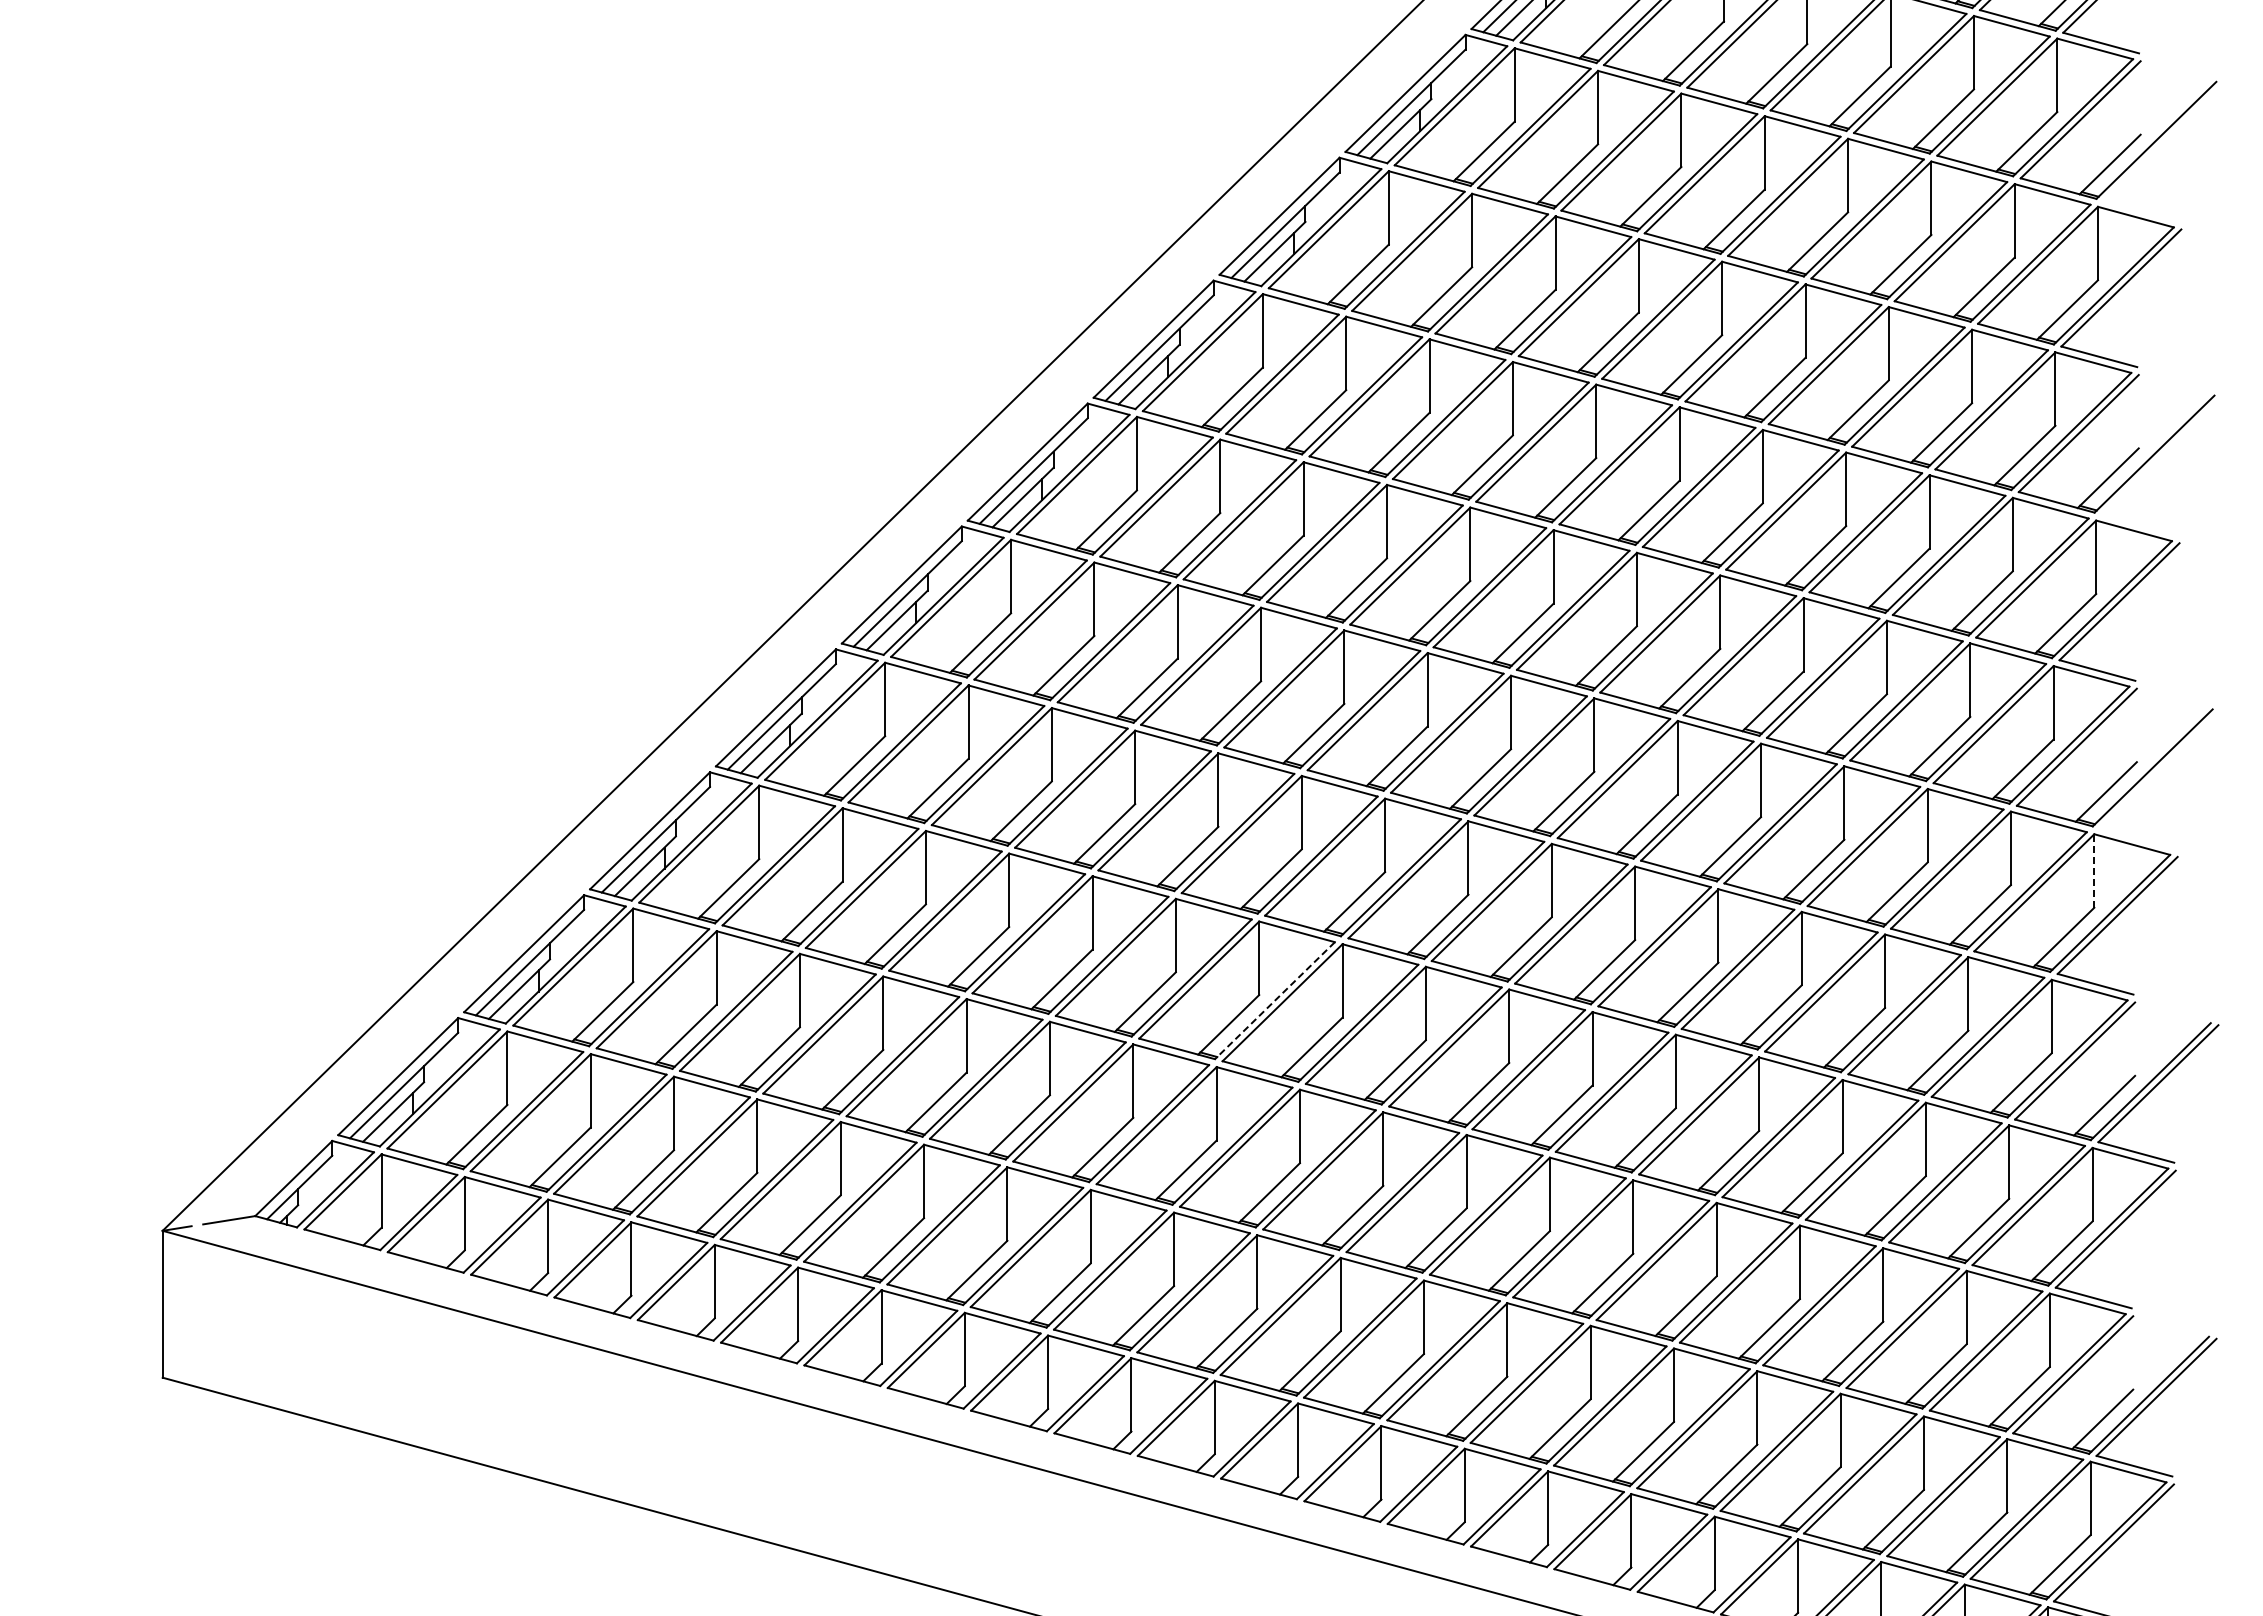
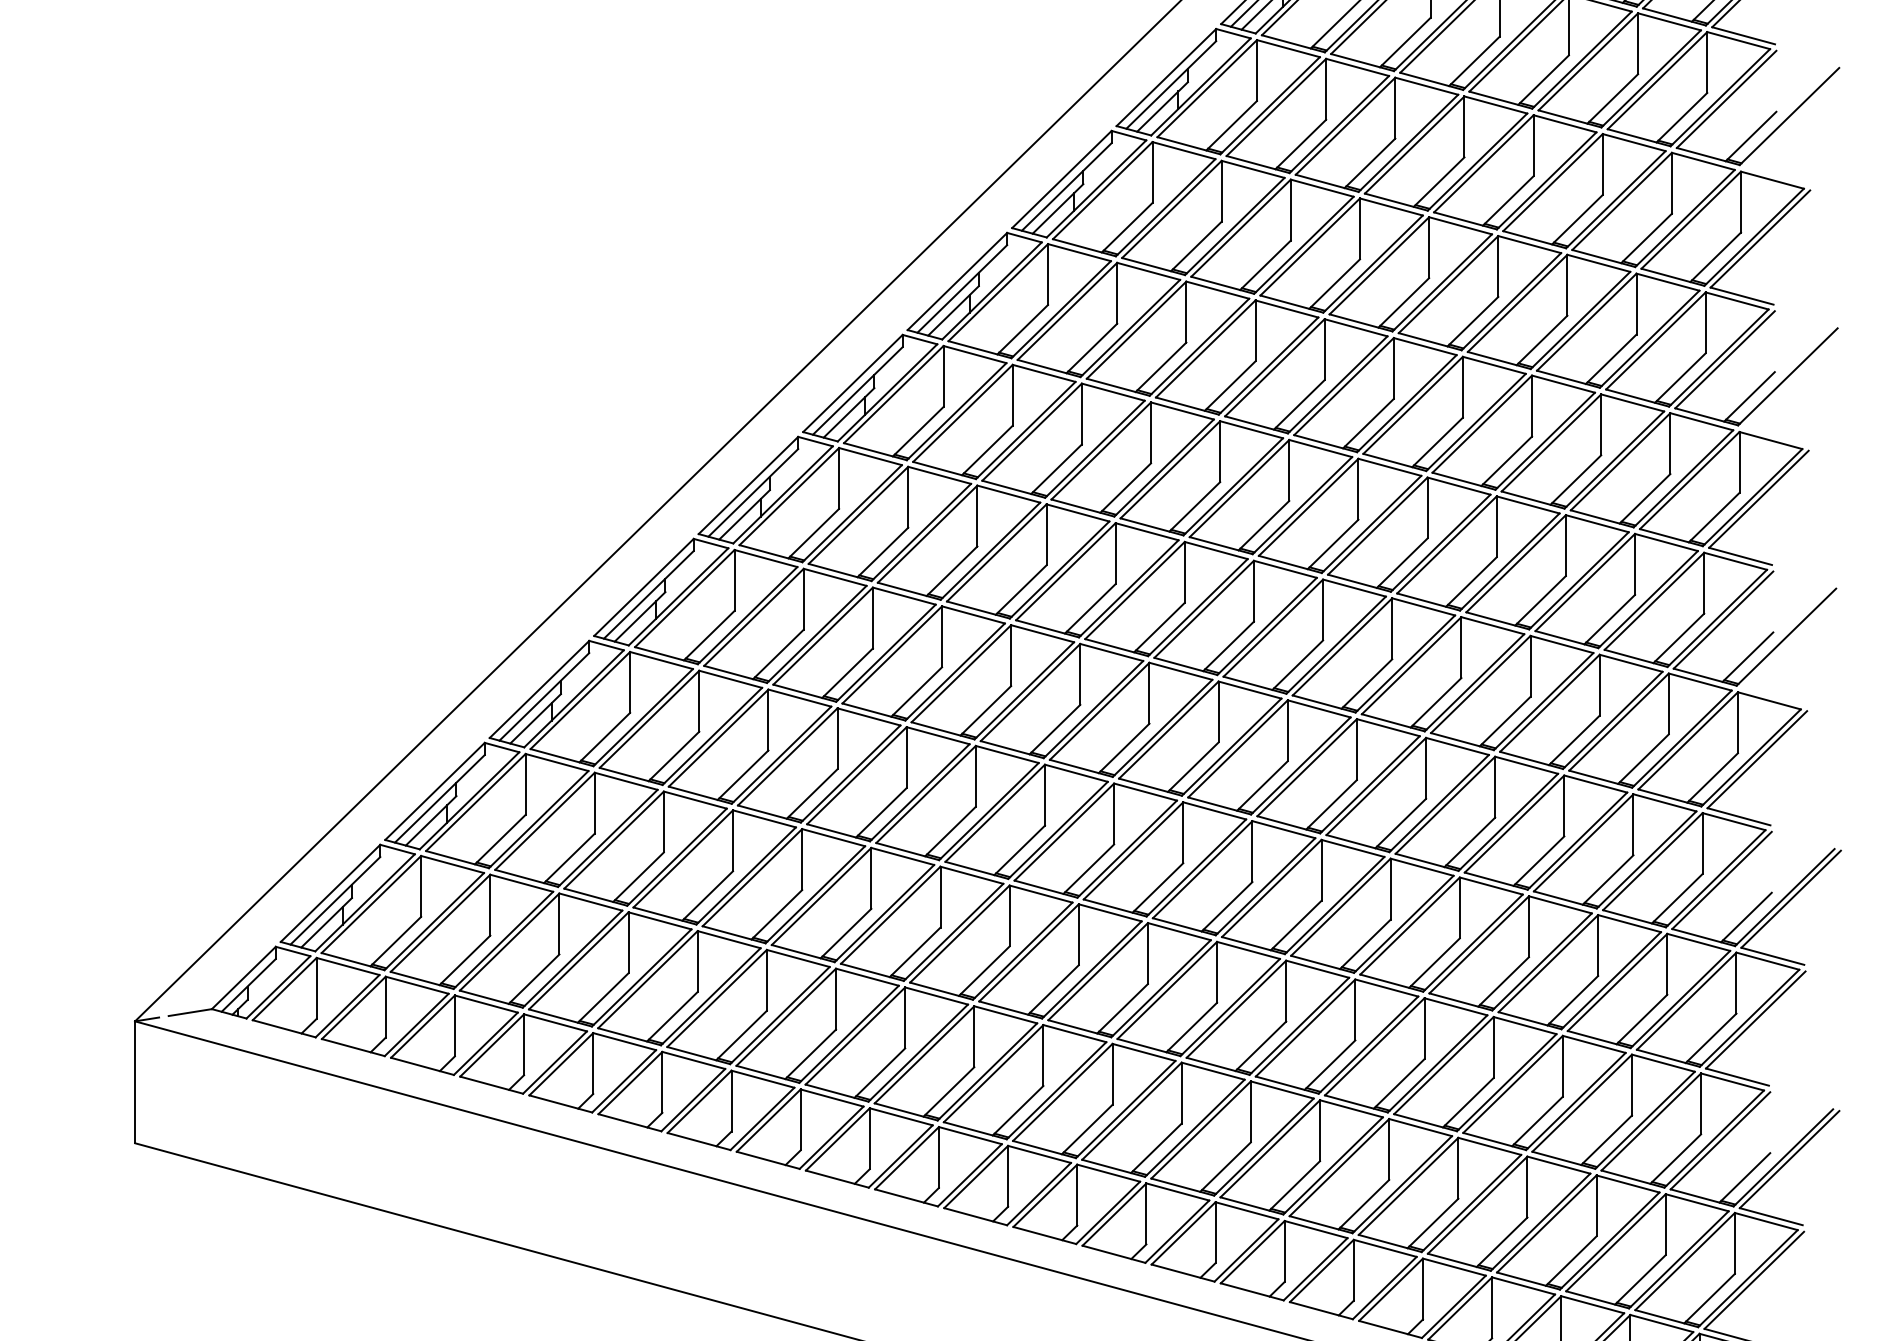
line: (2094, 871) -> (1738, 723), dashed -> solid
line: (1274, 1000) -> (1057, 830), dashed -> solid

